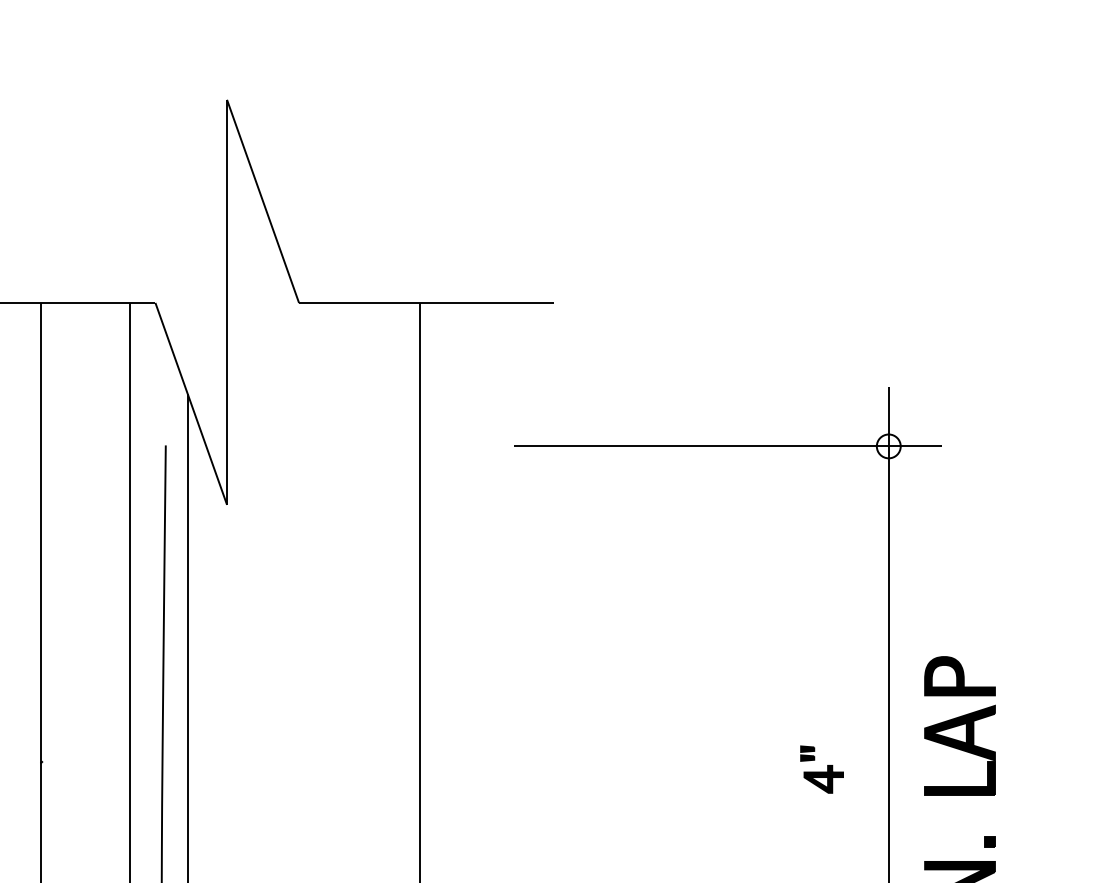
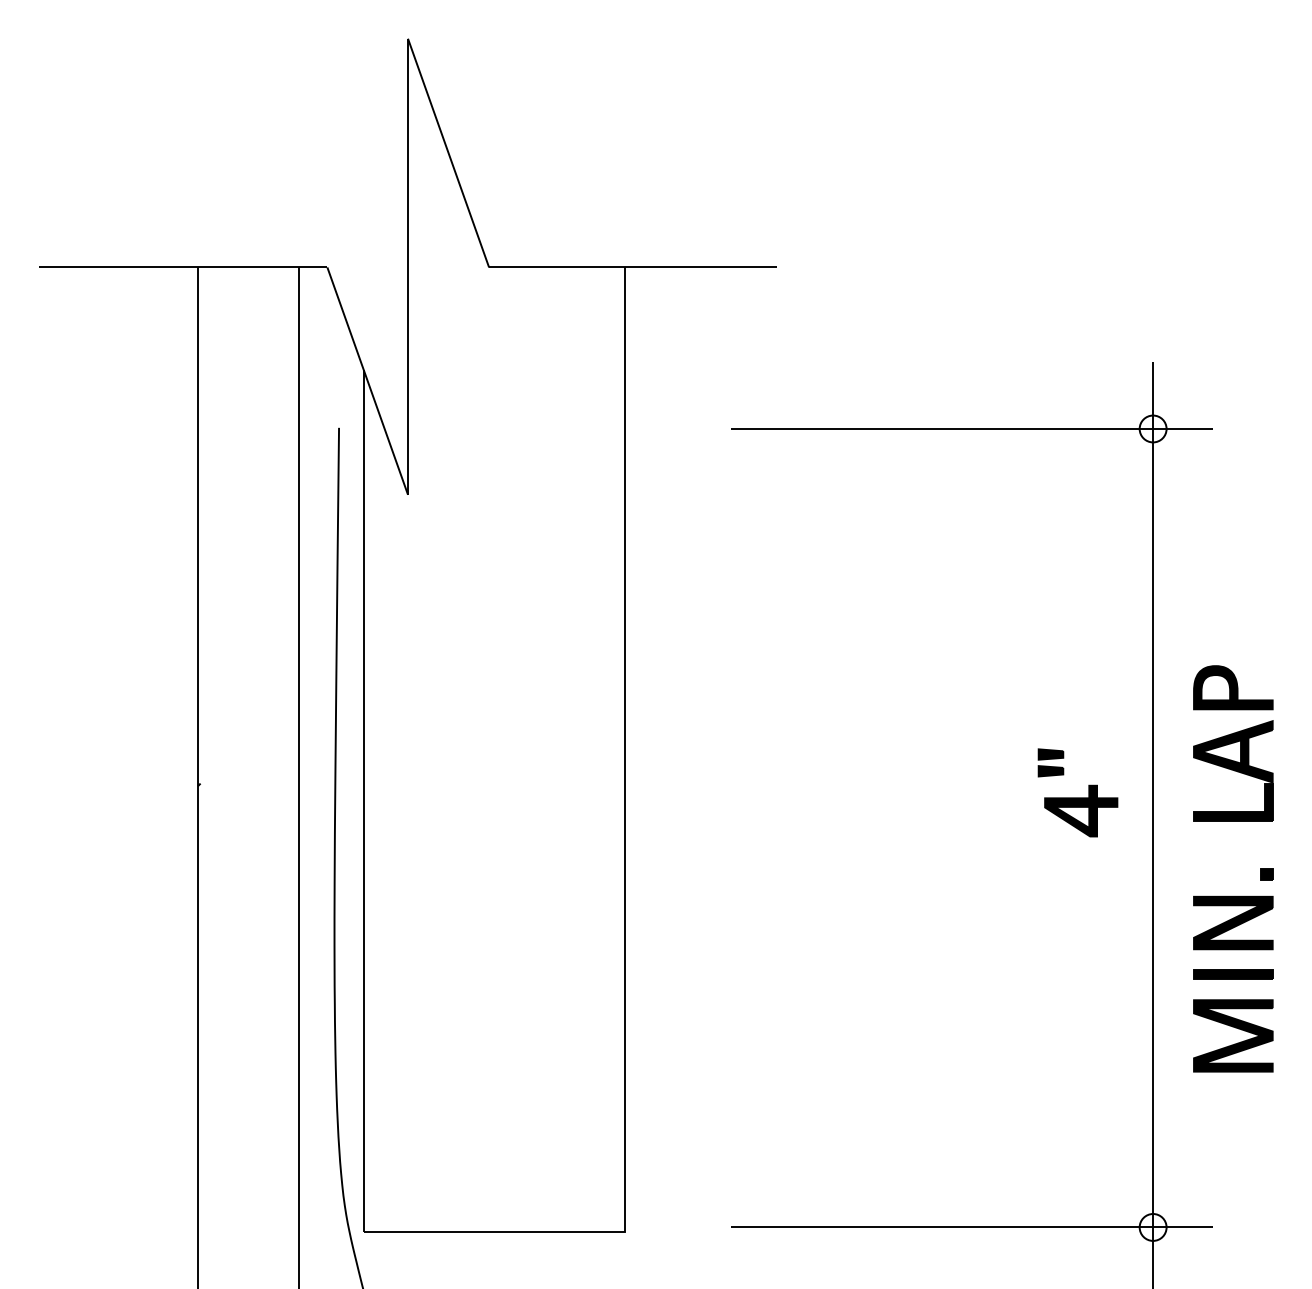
part: (821, 769) -> (1077, 792), size x1.67

